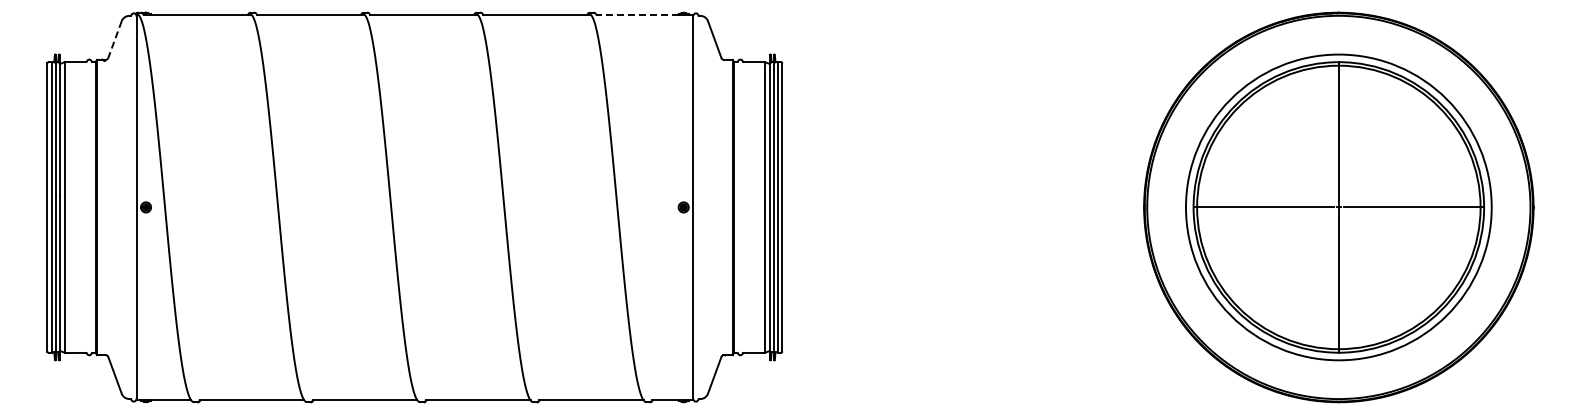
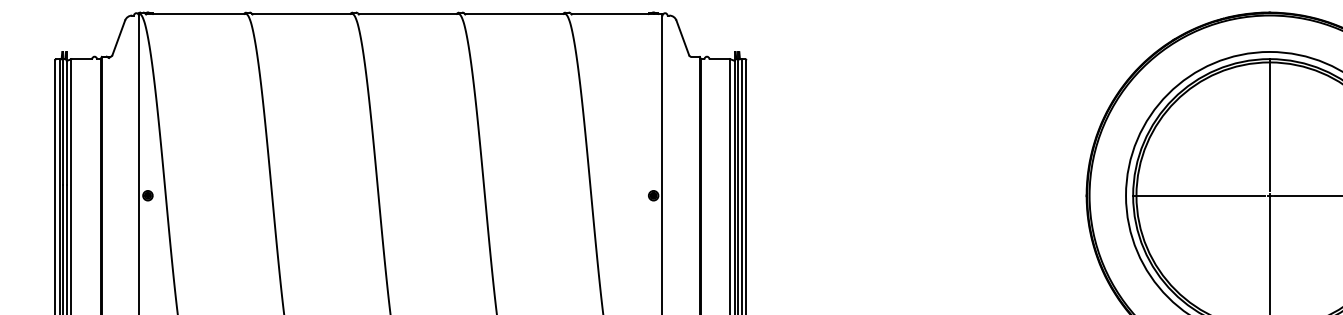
line: (637, 14) -> (610, 14), dashed -> solid
line: (115, 39) -> (119, 37), dashed -> solid

